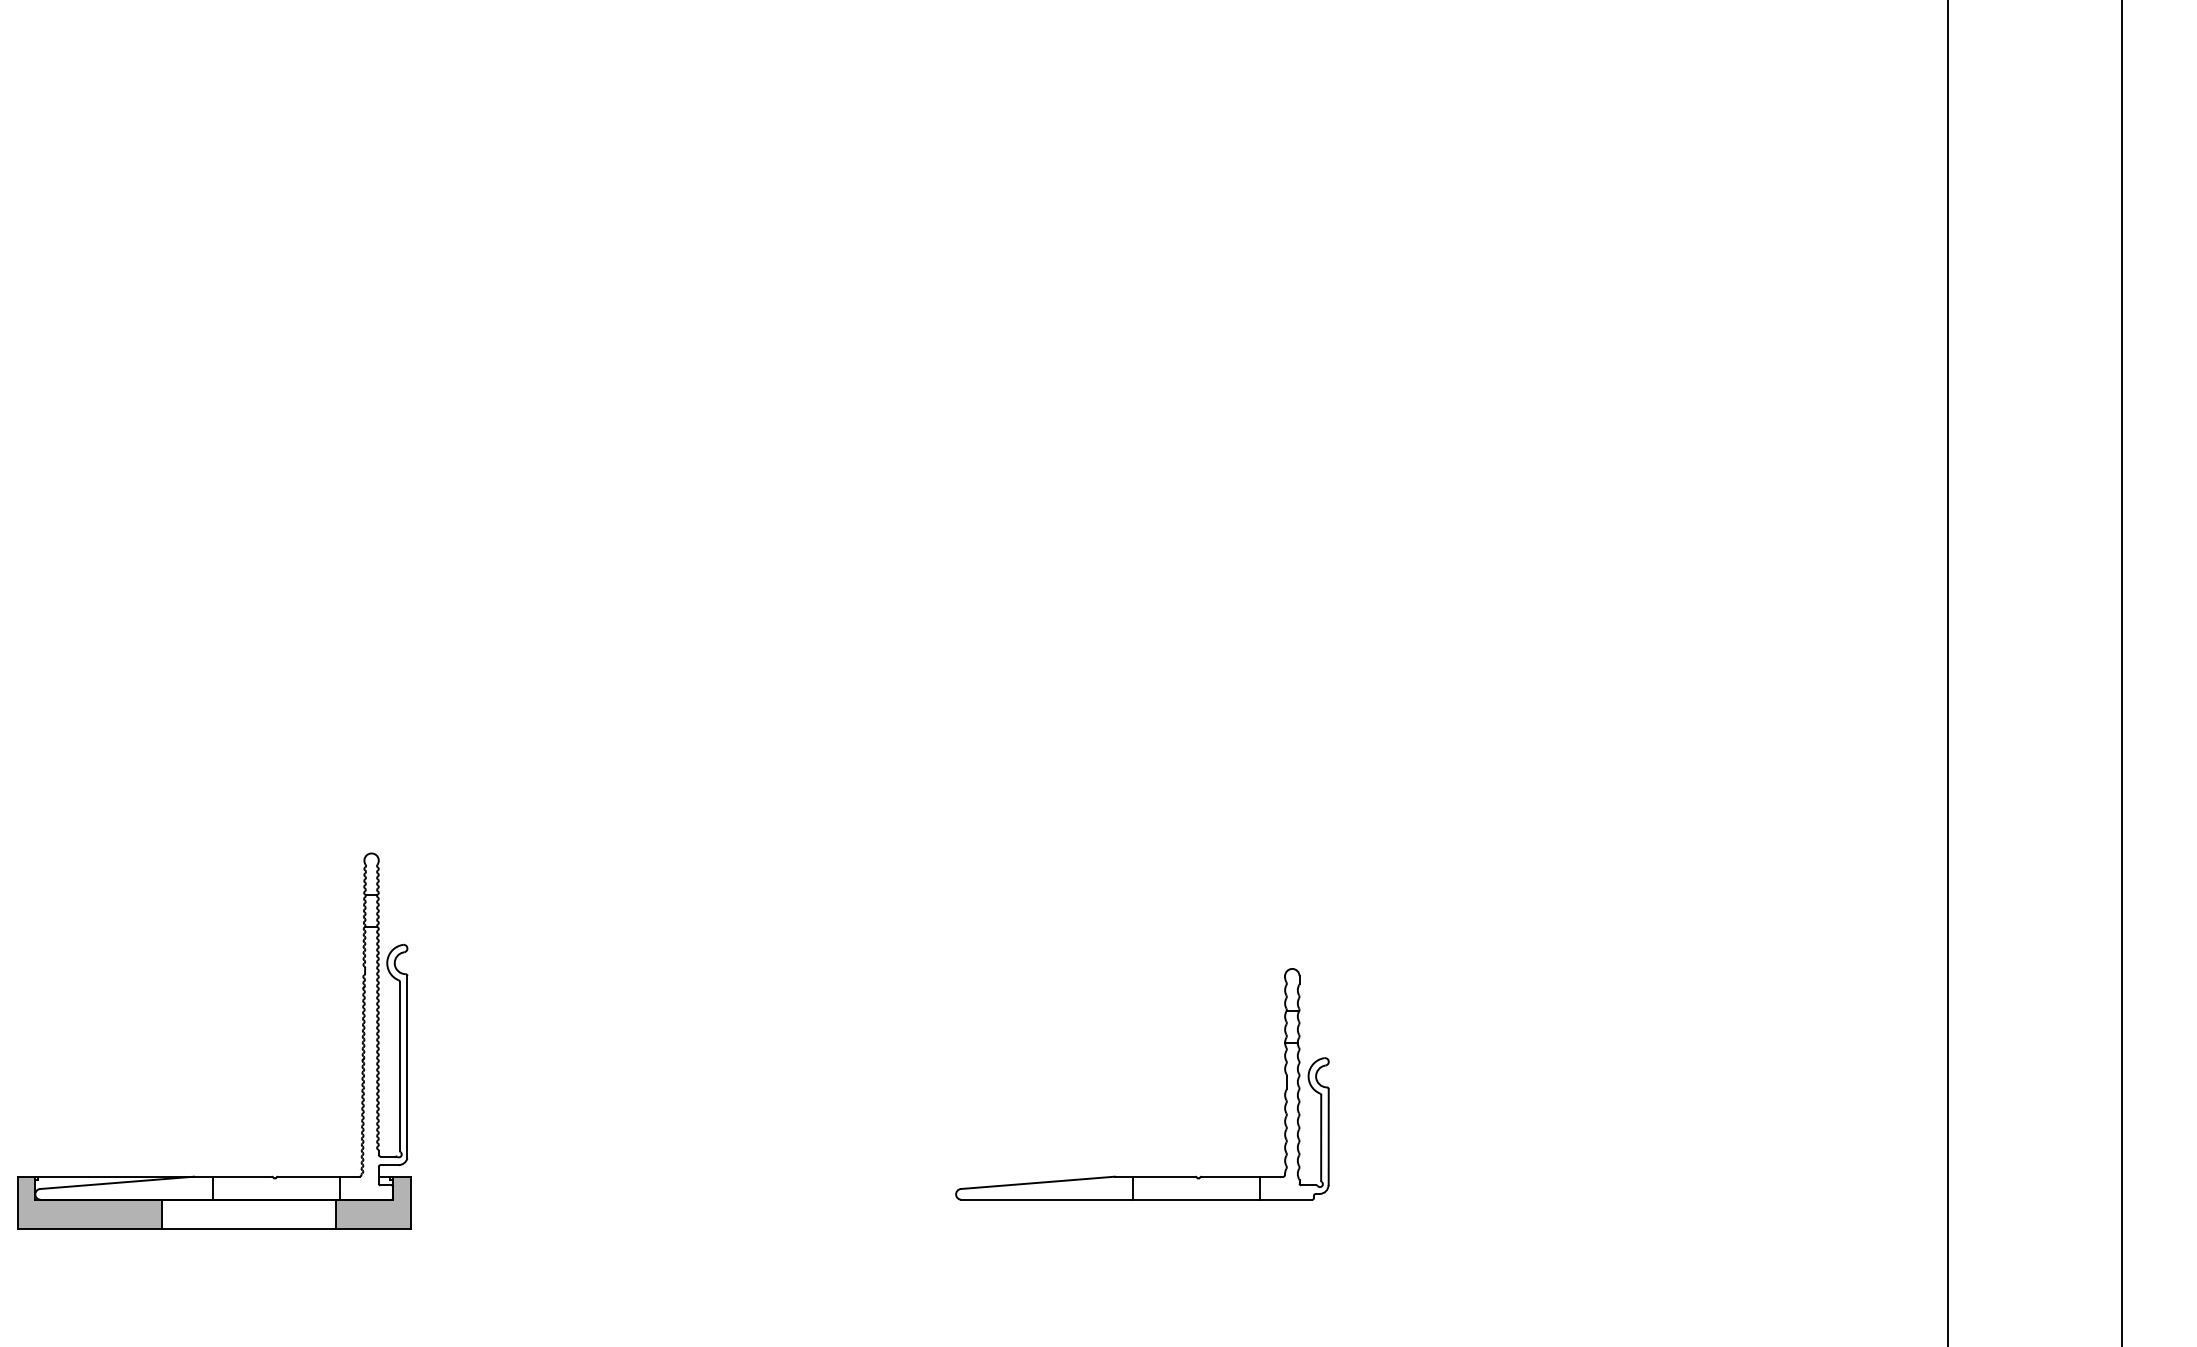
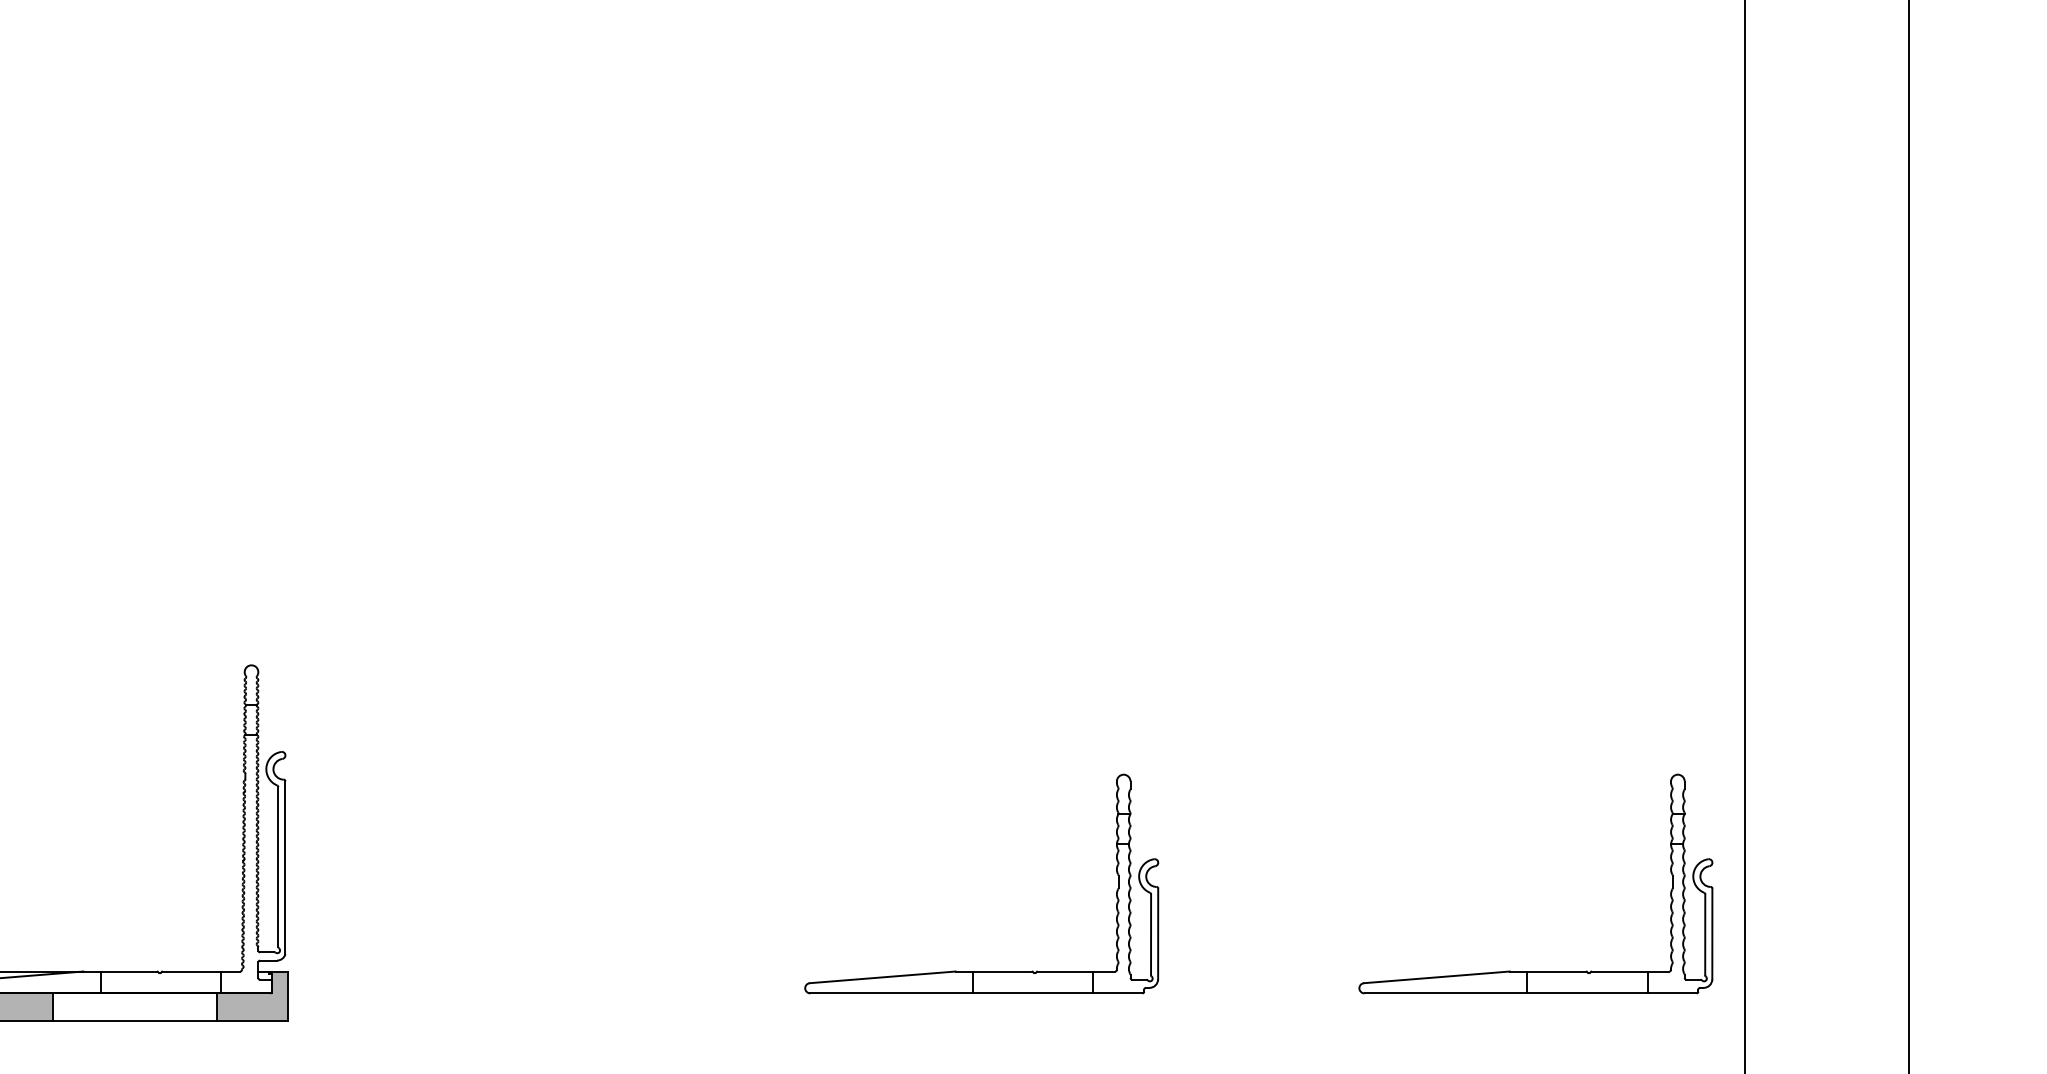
part: (1727, 1176) -> (1535, 971), added

